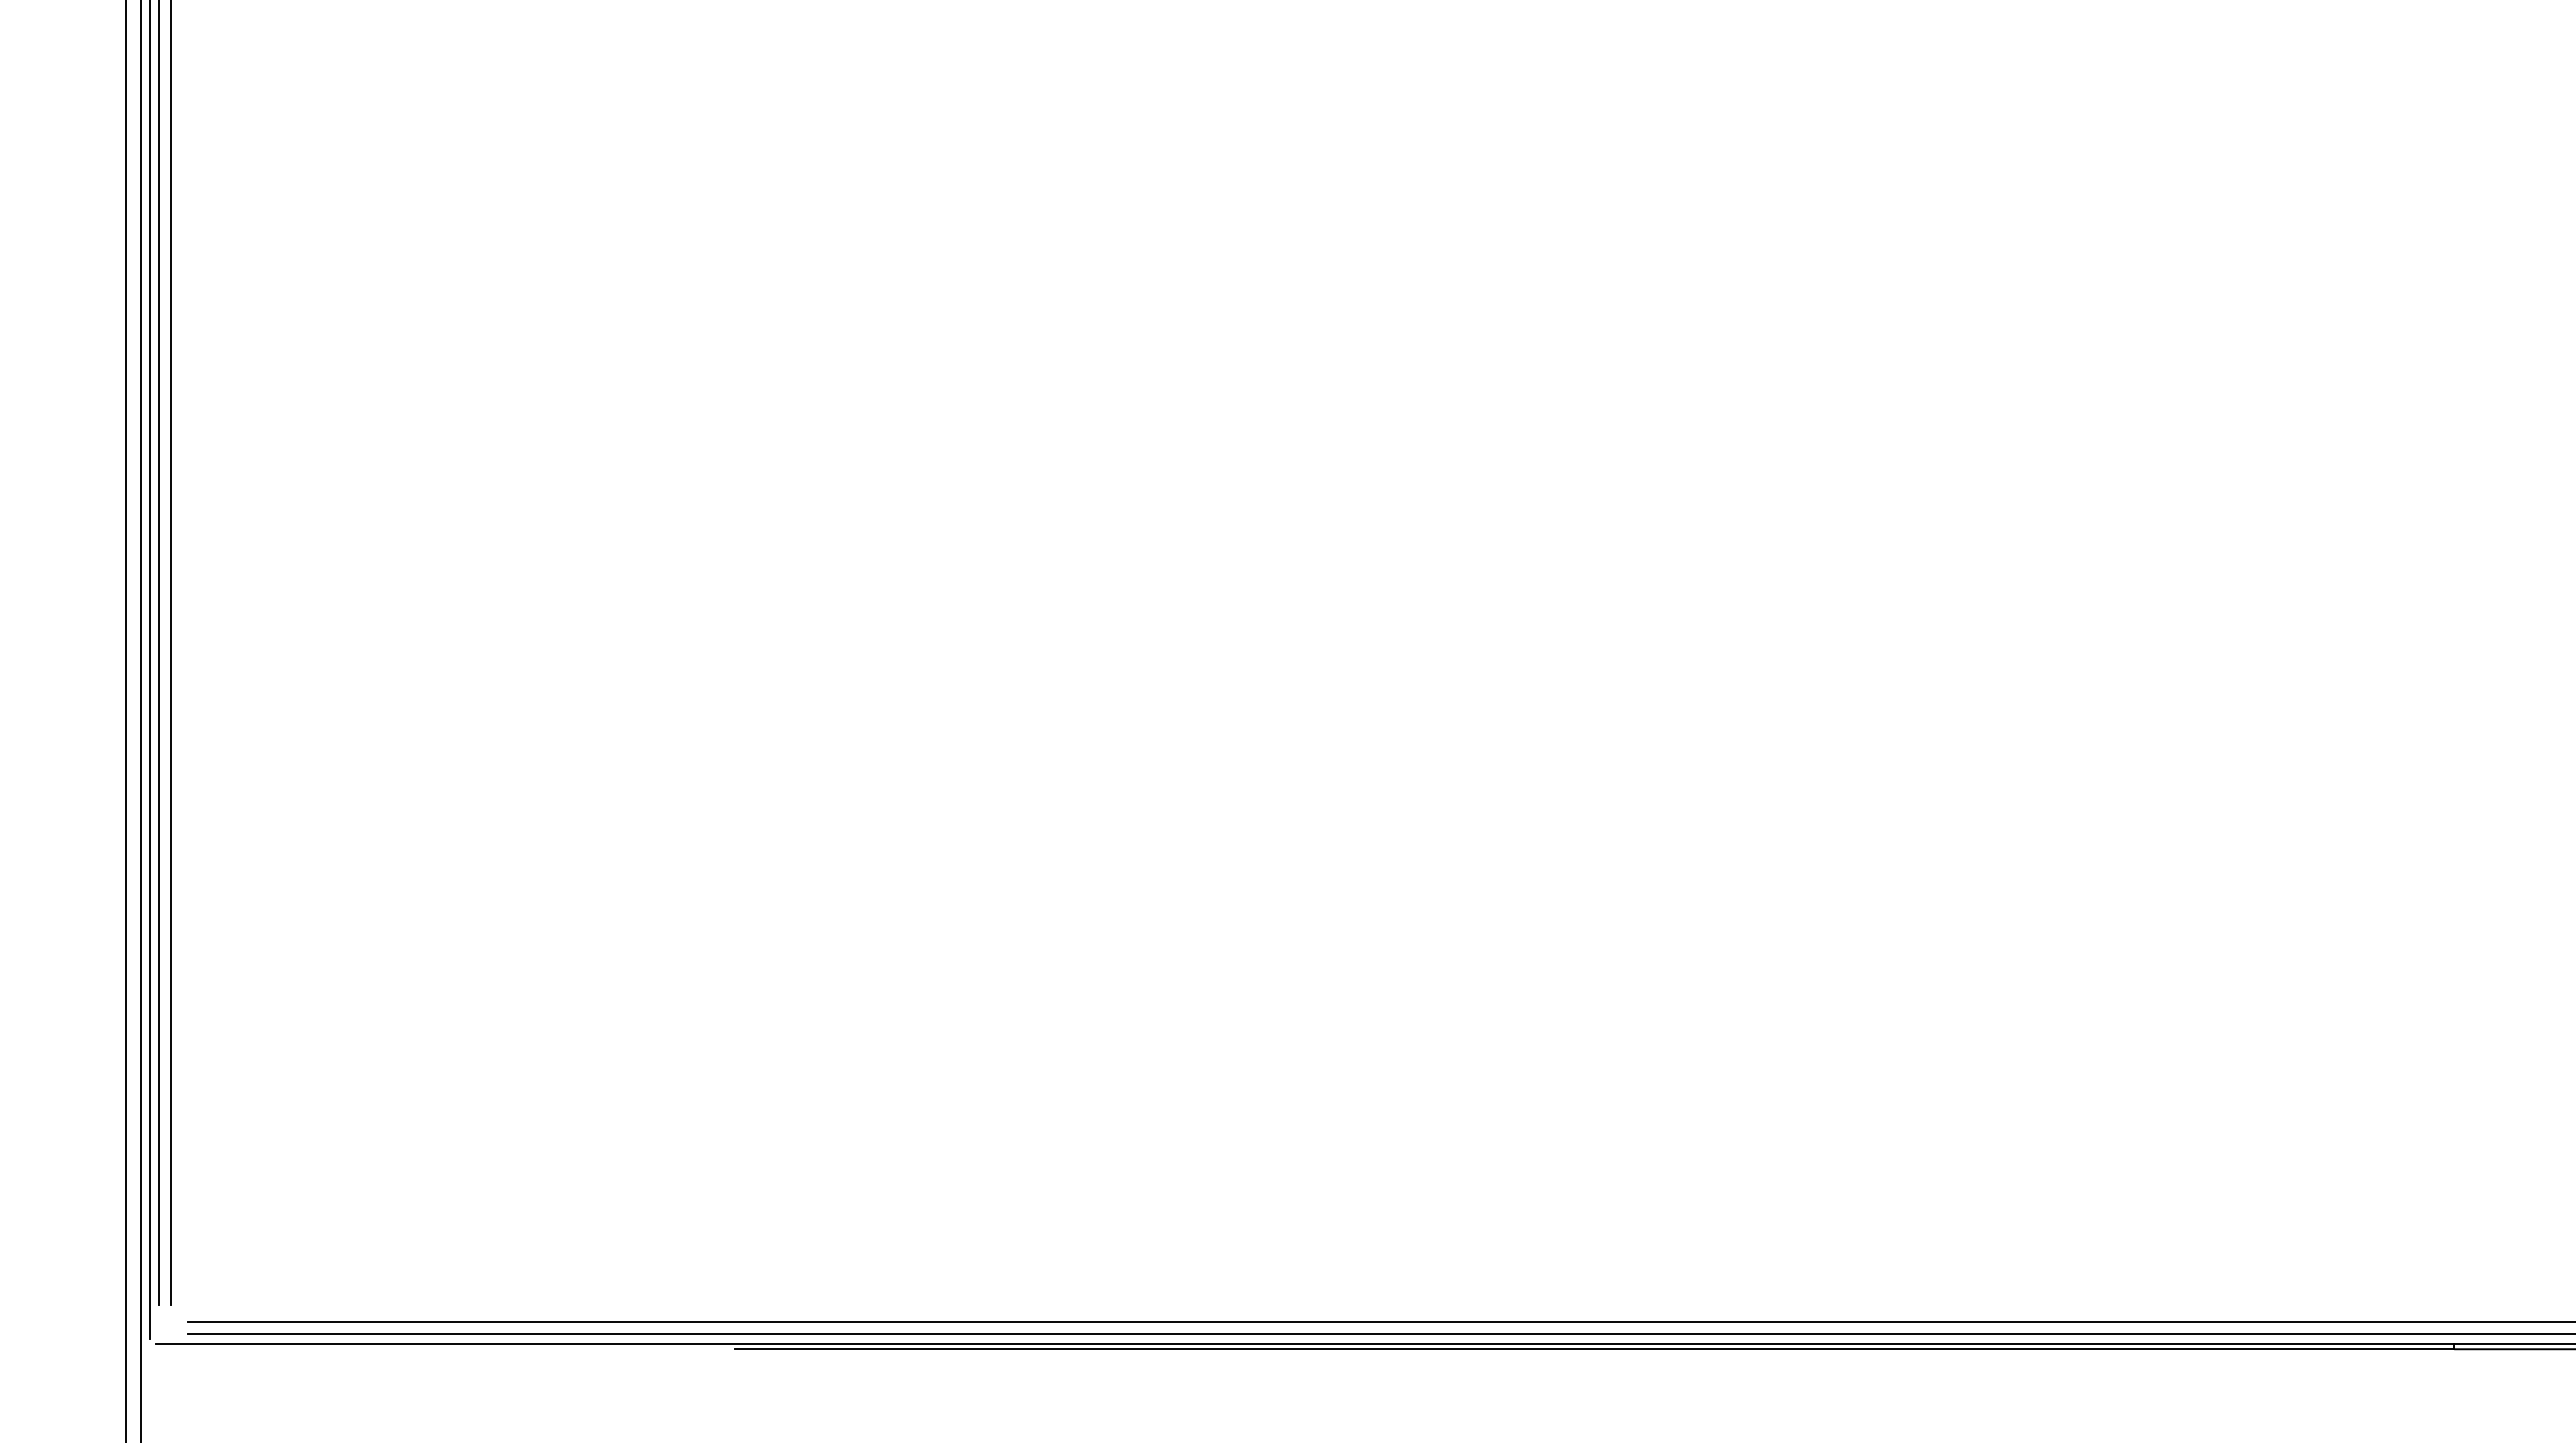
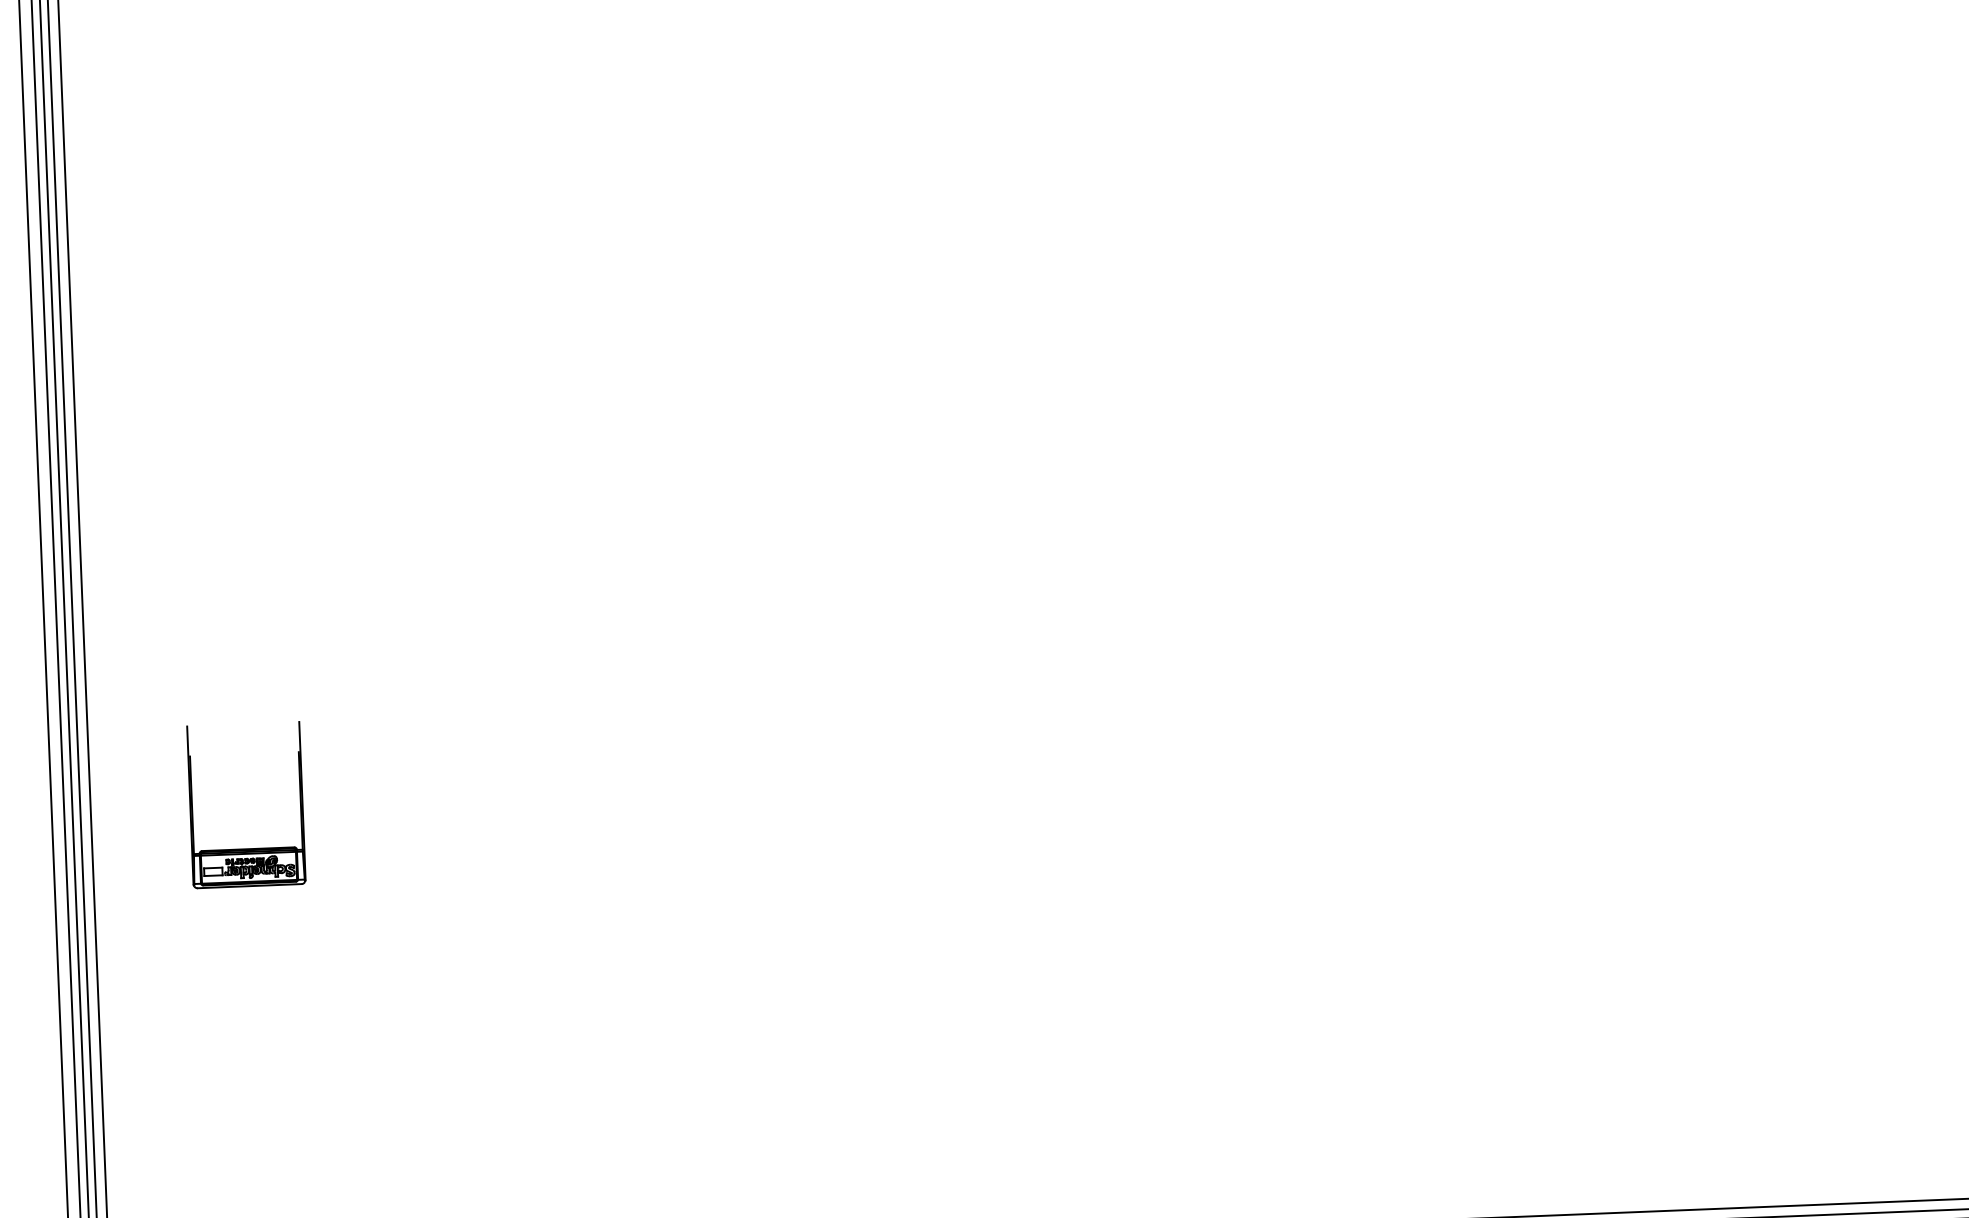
part: (351, 836) -> (247, 848), added

